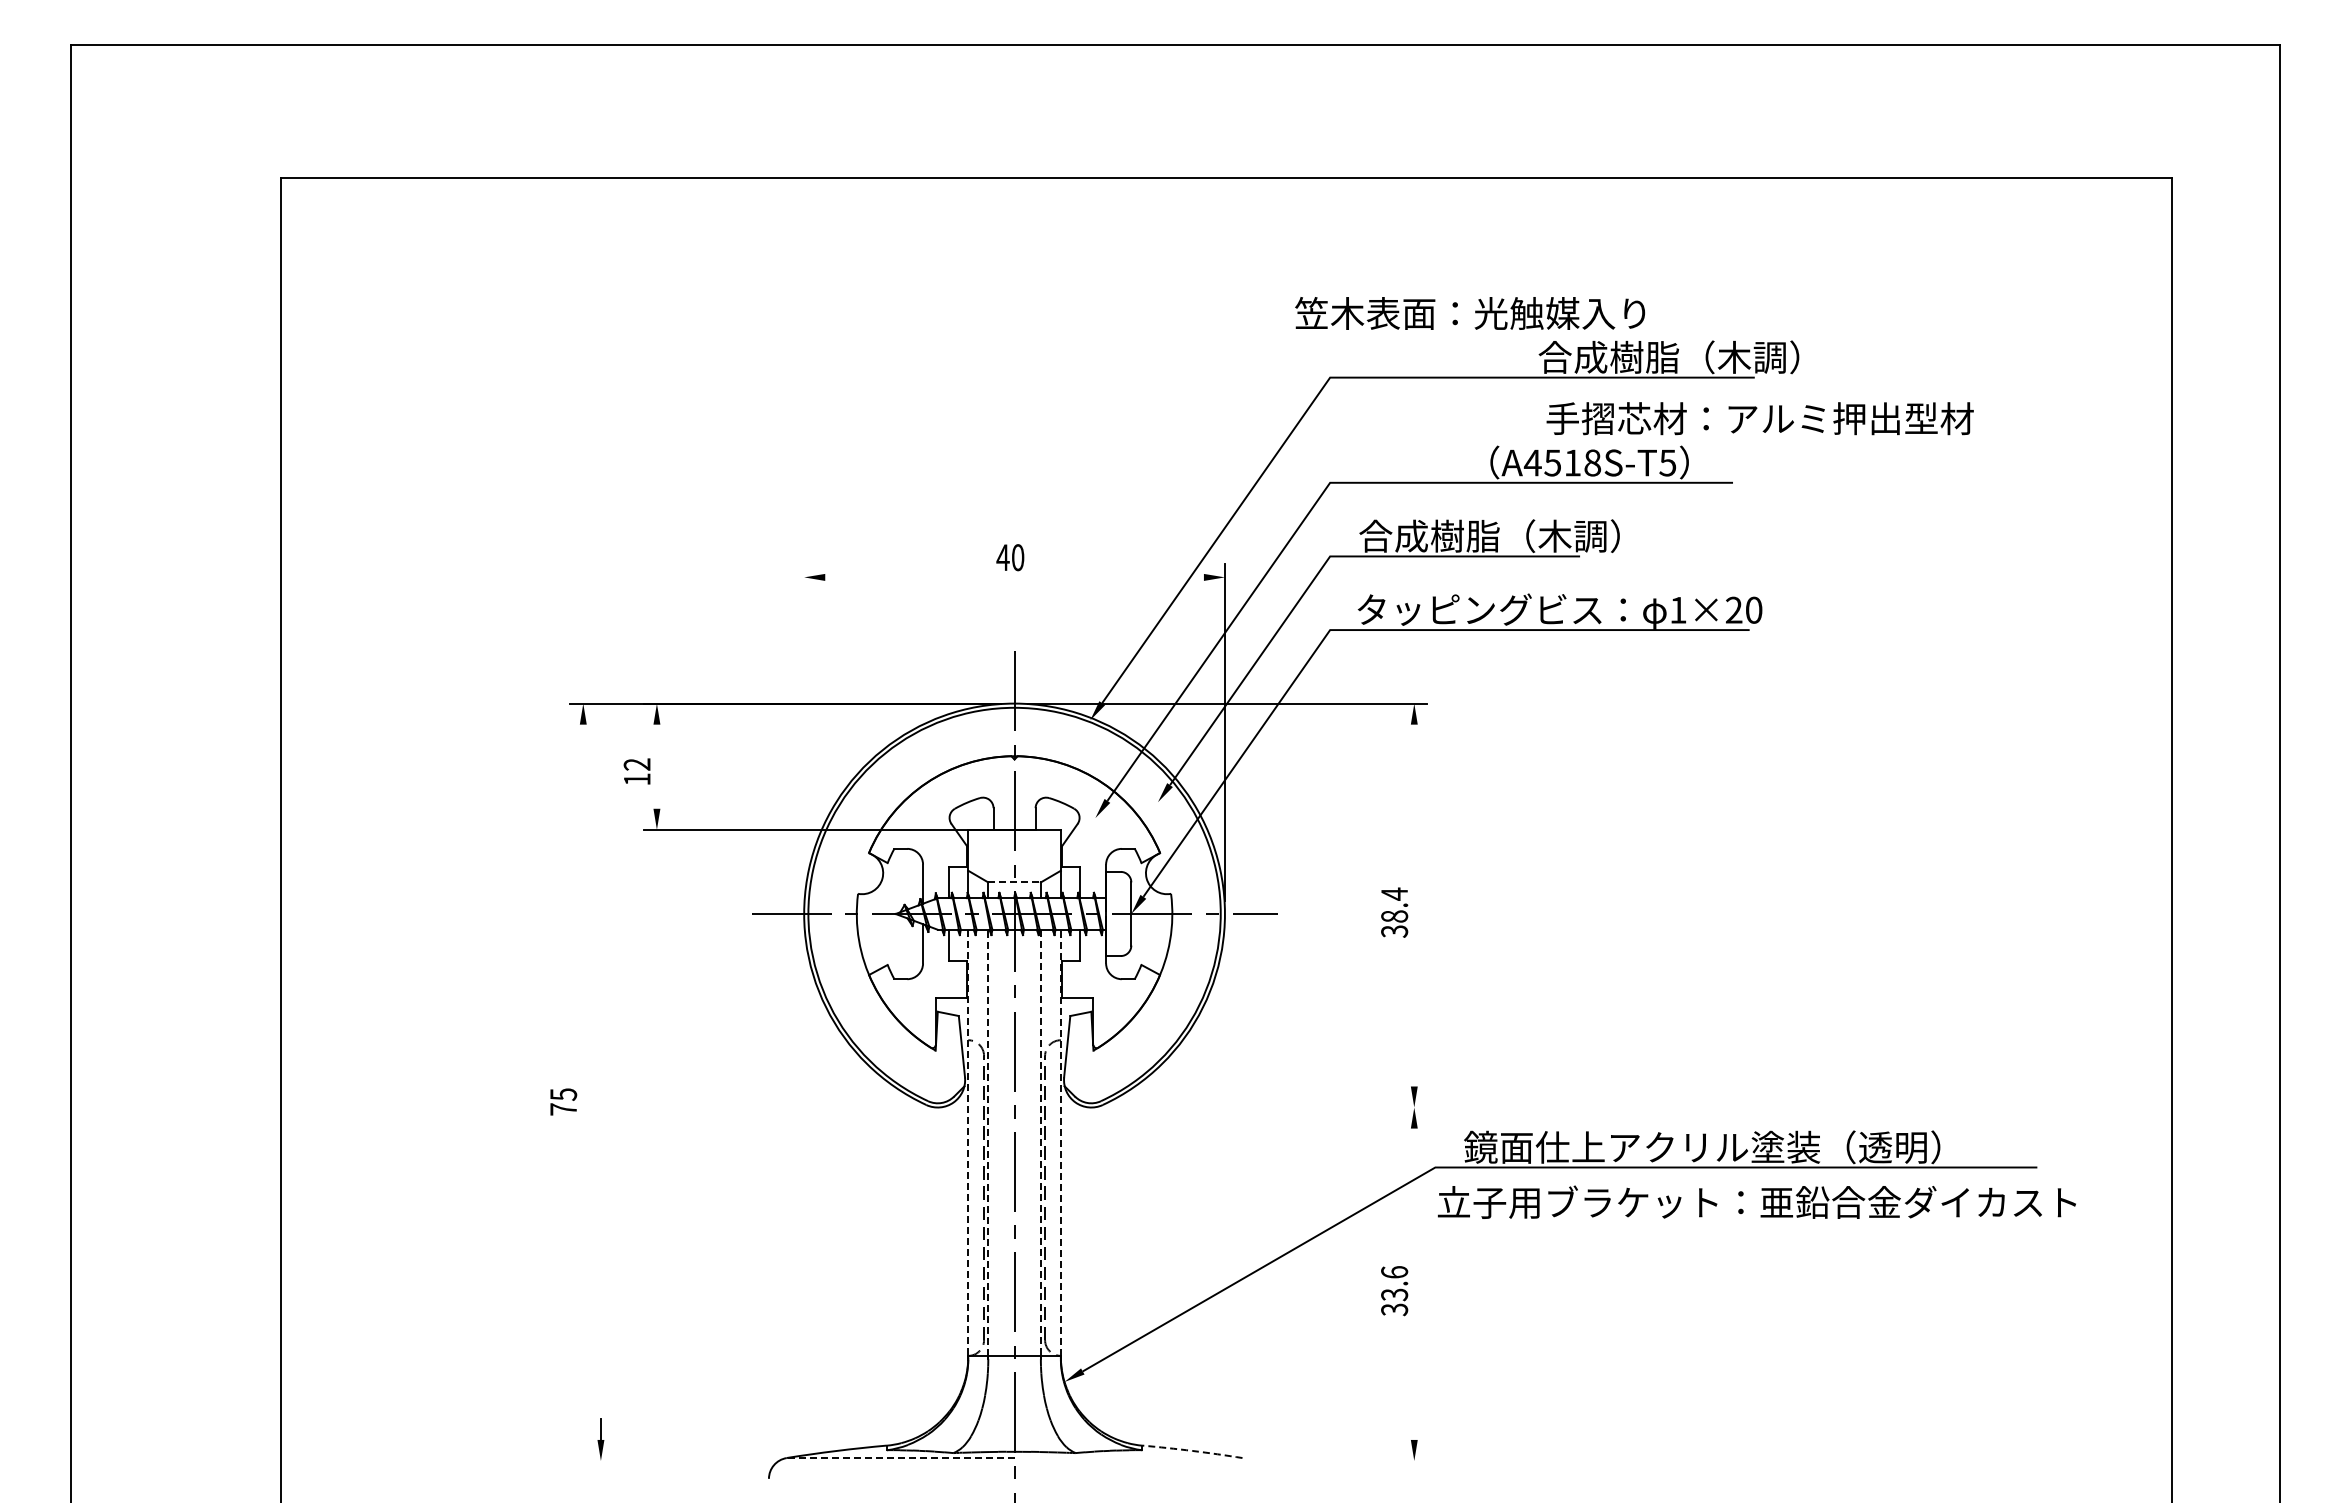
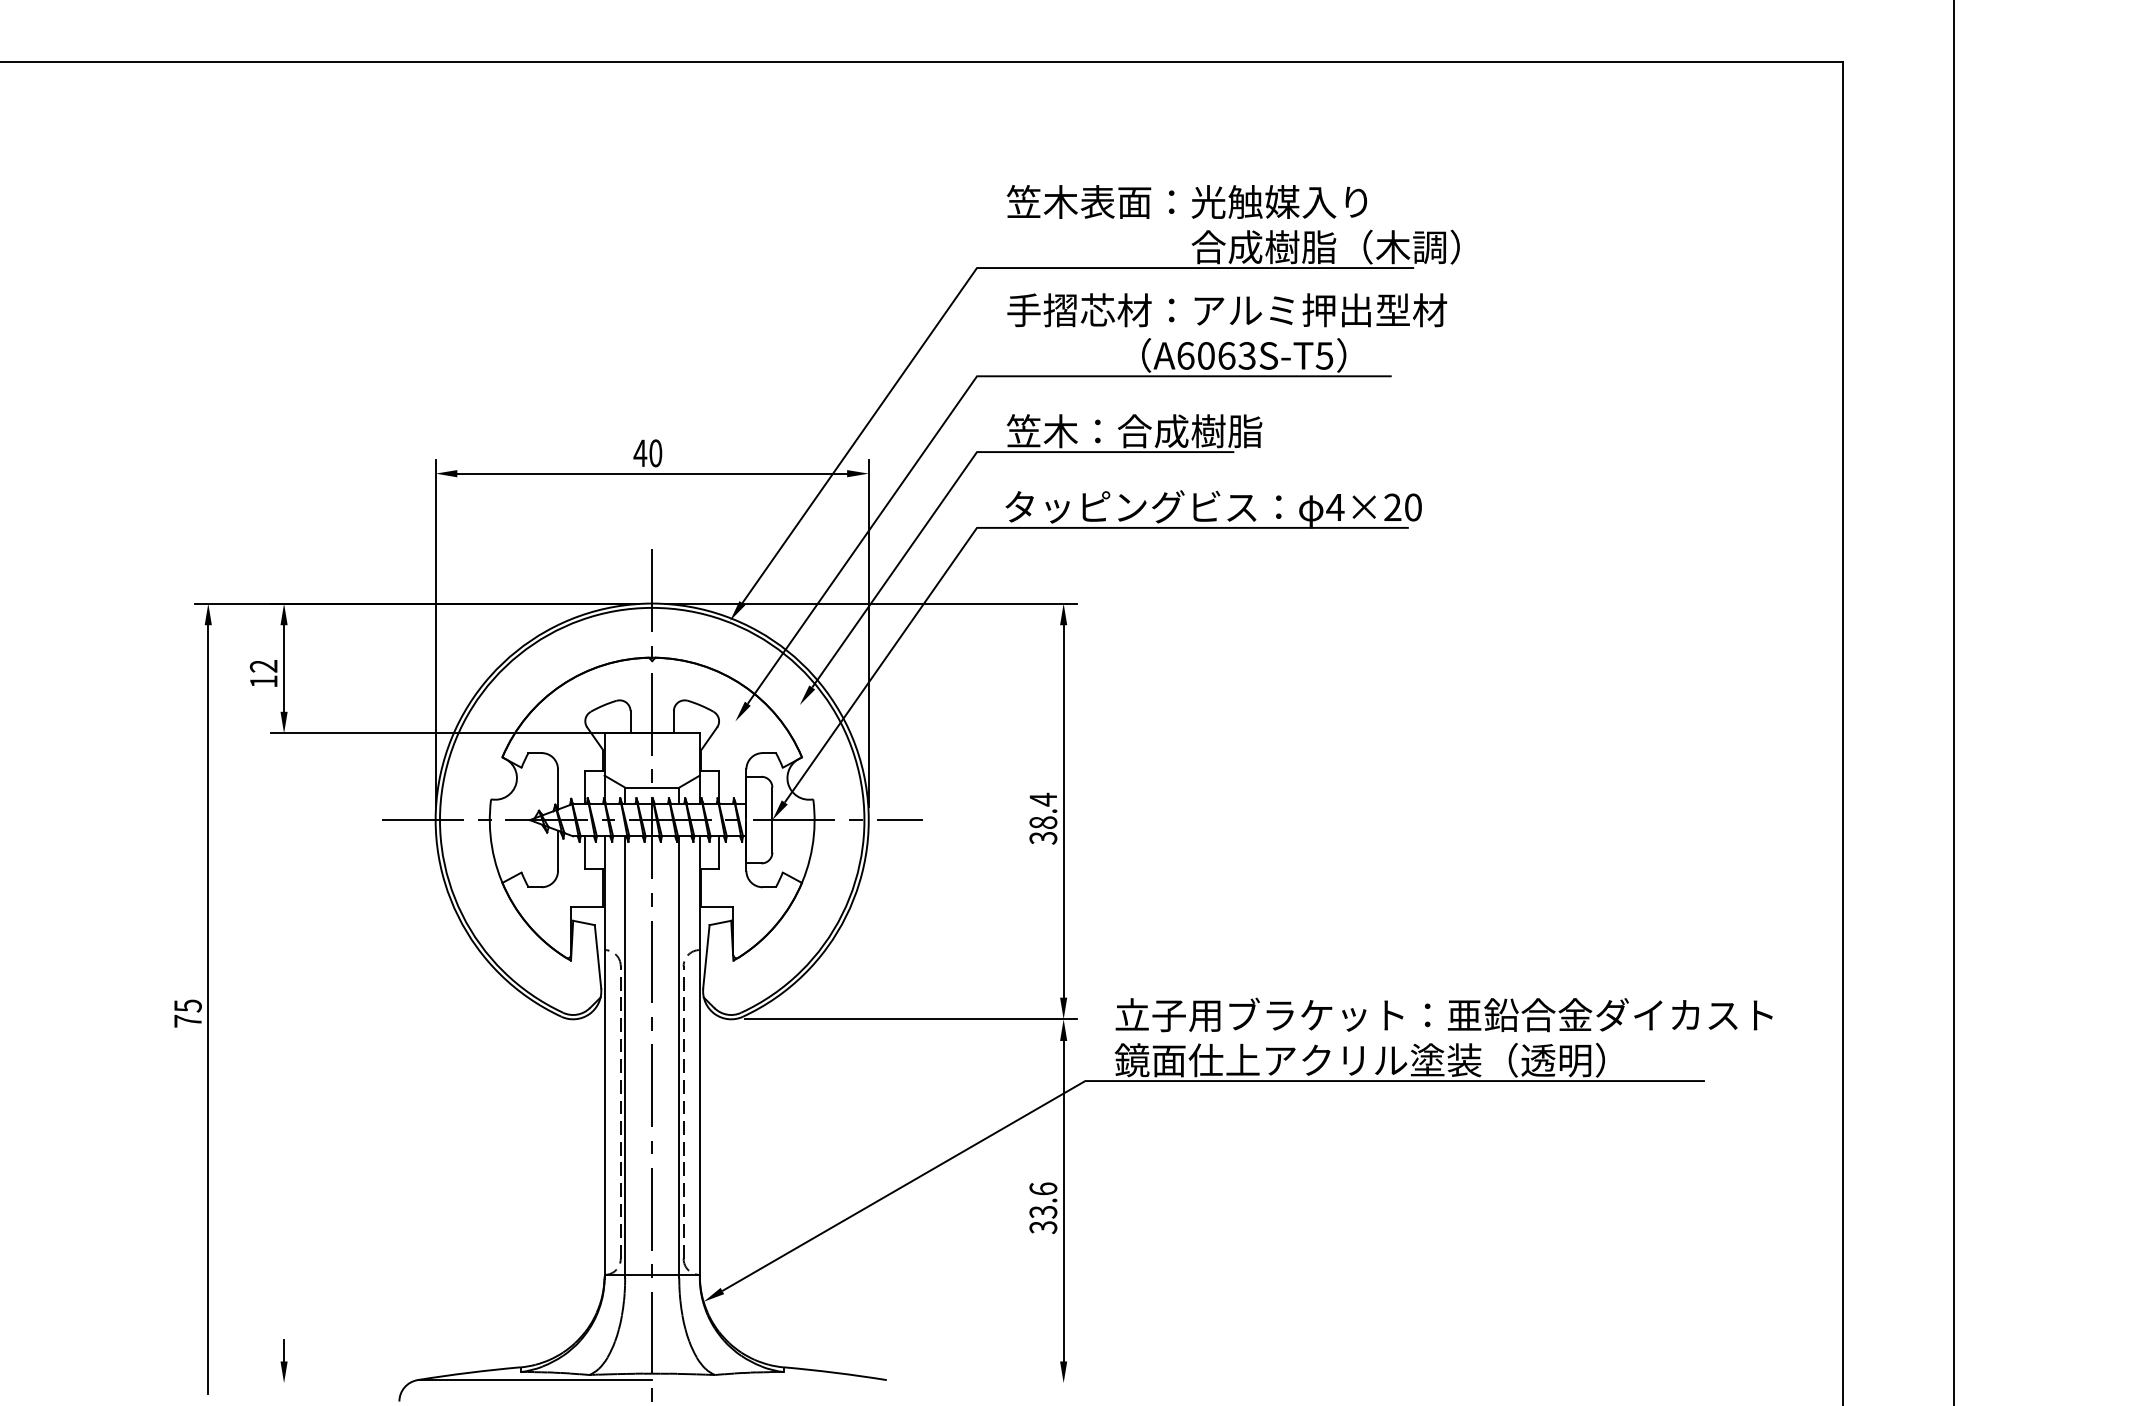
text: (1469, 313) -> (1186, 202), moved
text: (1759, 418) -> (1226, 310), moved
text: (1562, 462) -> (1216, 355), A4518S-T5 -> A6063S-T5
text: (1489, 536) -> (1141, 431), 合成樹脂（木調） -> 笠木：合成樹脂
line: (1014, 577) -> (652, 473), added
text: (1678, 610) -> (1335, 507), 1×20 -> 4×20
line: (804, 732) -> (435, 633), added
line: (656, 766) -> (283, 668), added
line: (1015, 882) -> (653, 787), dashed -> solid
line: (1414, 905) -> (1063, 811), added
line: (583, 1097) -> (208, 1009), added
line: (1265, 1107) -> (910, 1019), added
line: (988, 1142) -> (625, 1055), dashed -> solid
line: (1060, 1142) -> (699, 1055), dashed -> solid
line: (968, 1143) -> (604, 1056), dashed -> solid
line: (1040, 1143) -> (678, 1056), dashed -> solid
text: (1756, 1201) -> (1443, 1014), moved
line: (1414, 1283) -> (1063, 1200), added
part: (600, 1439) -> (283, 1361), moved
arc: (1192, 1450) -> (835, 1372), dashed -> solid
line: (900, 1458) -> (534, 1380), dashed -> solid

